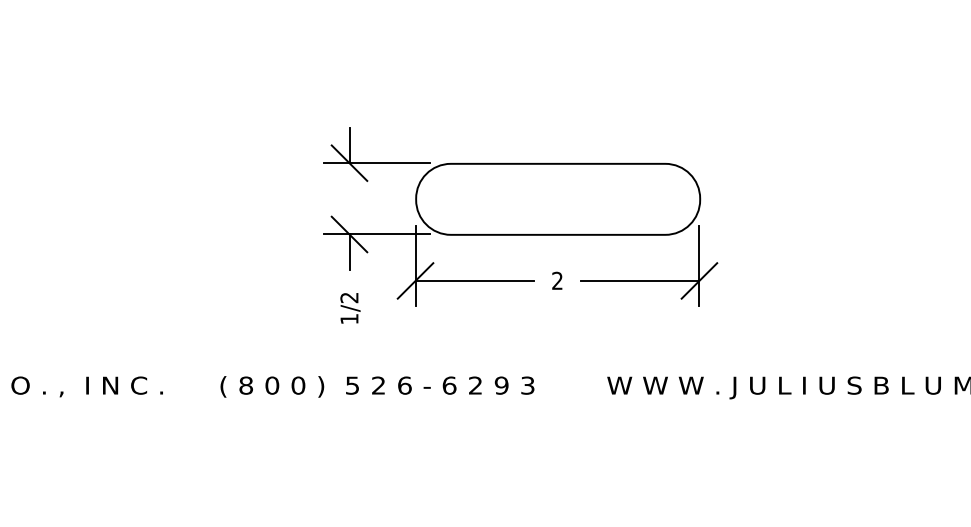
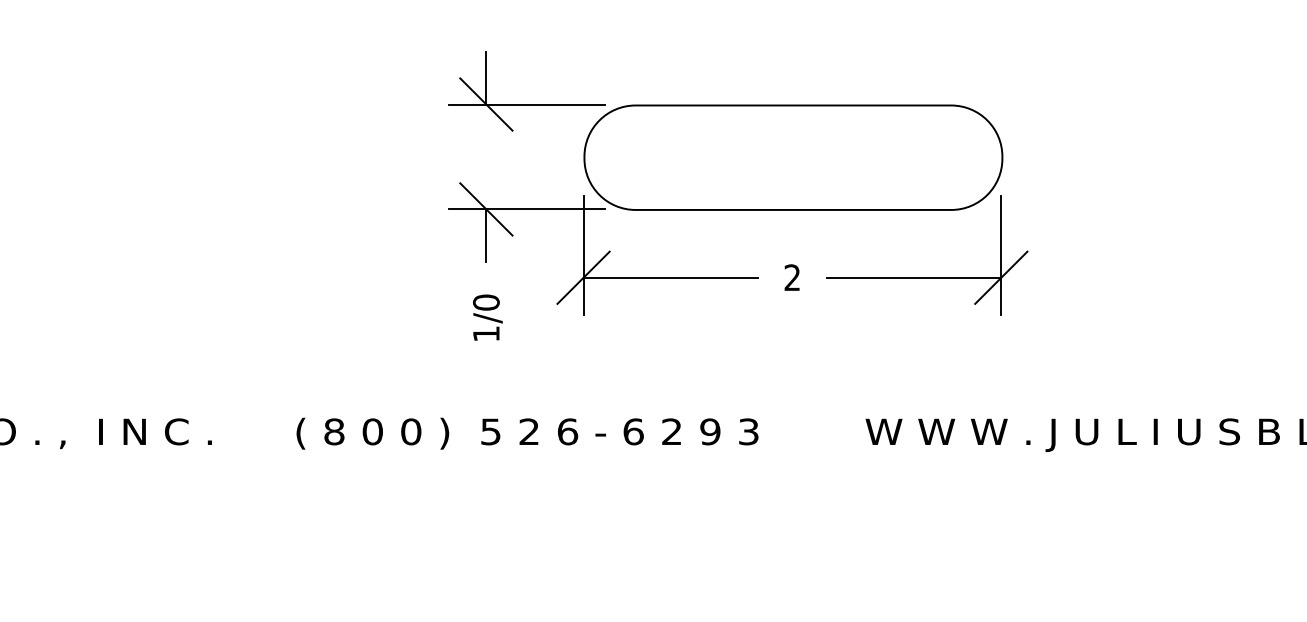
text: (349, 297) -> (486, 302), 1/2 -> 1/0

